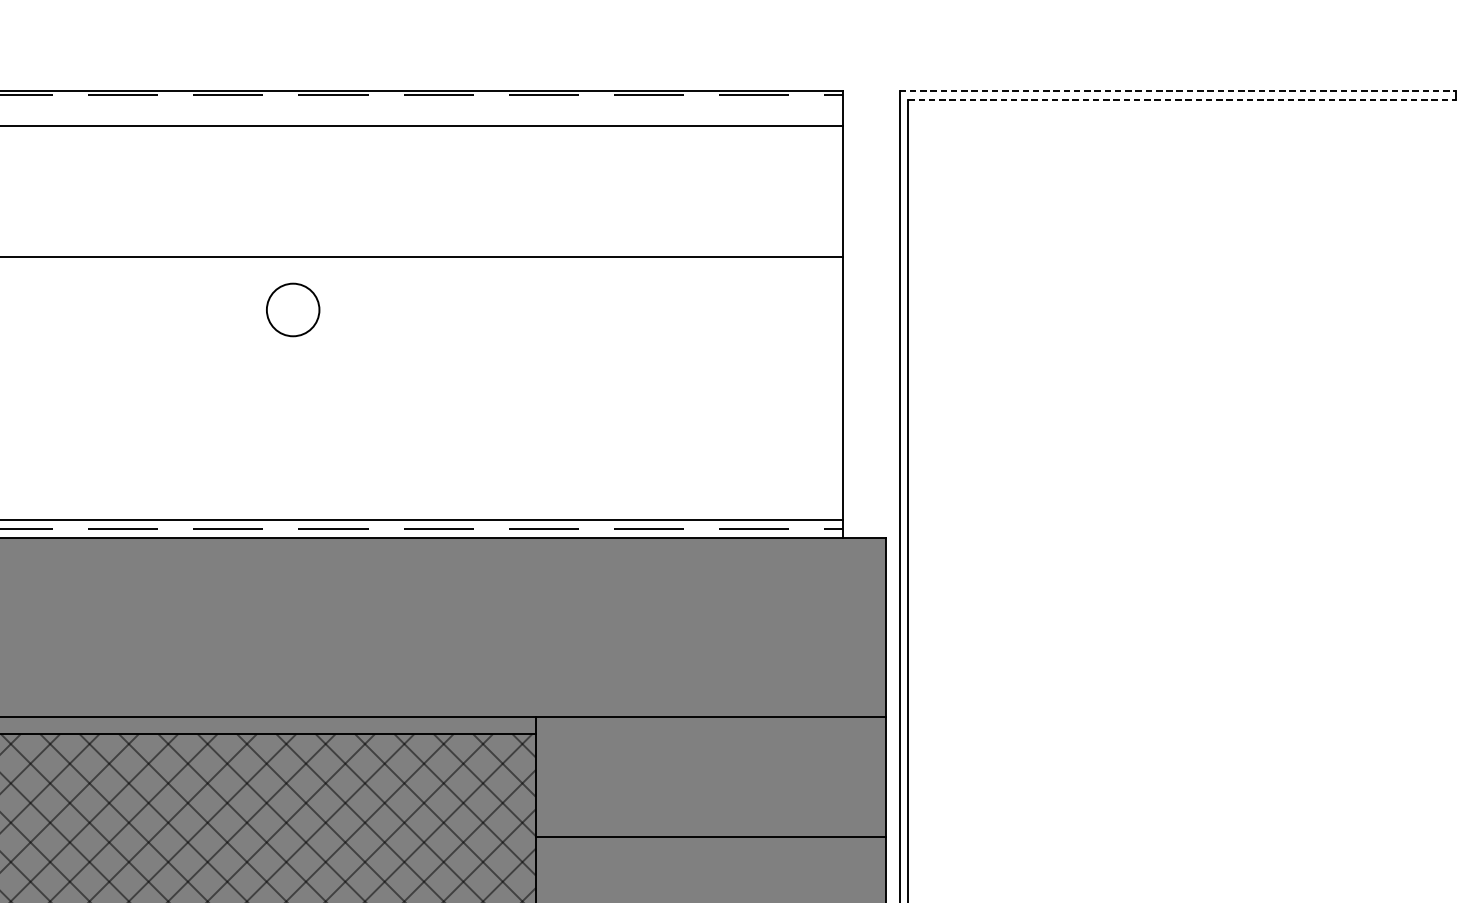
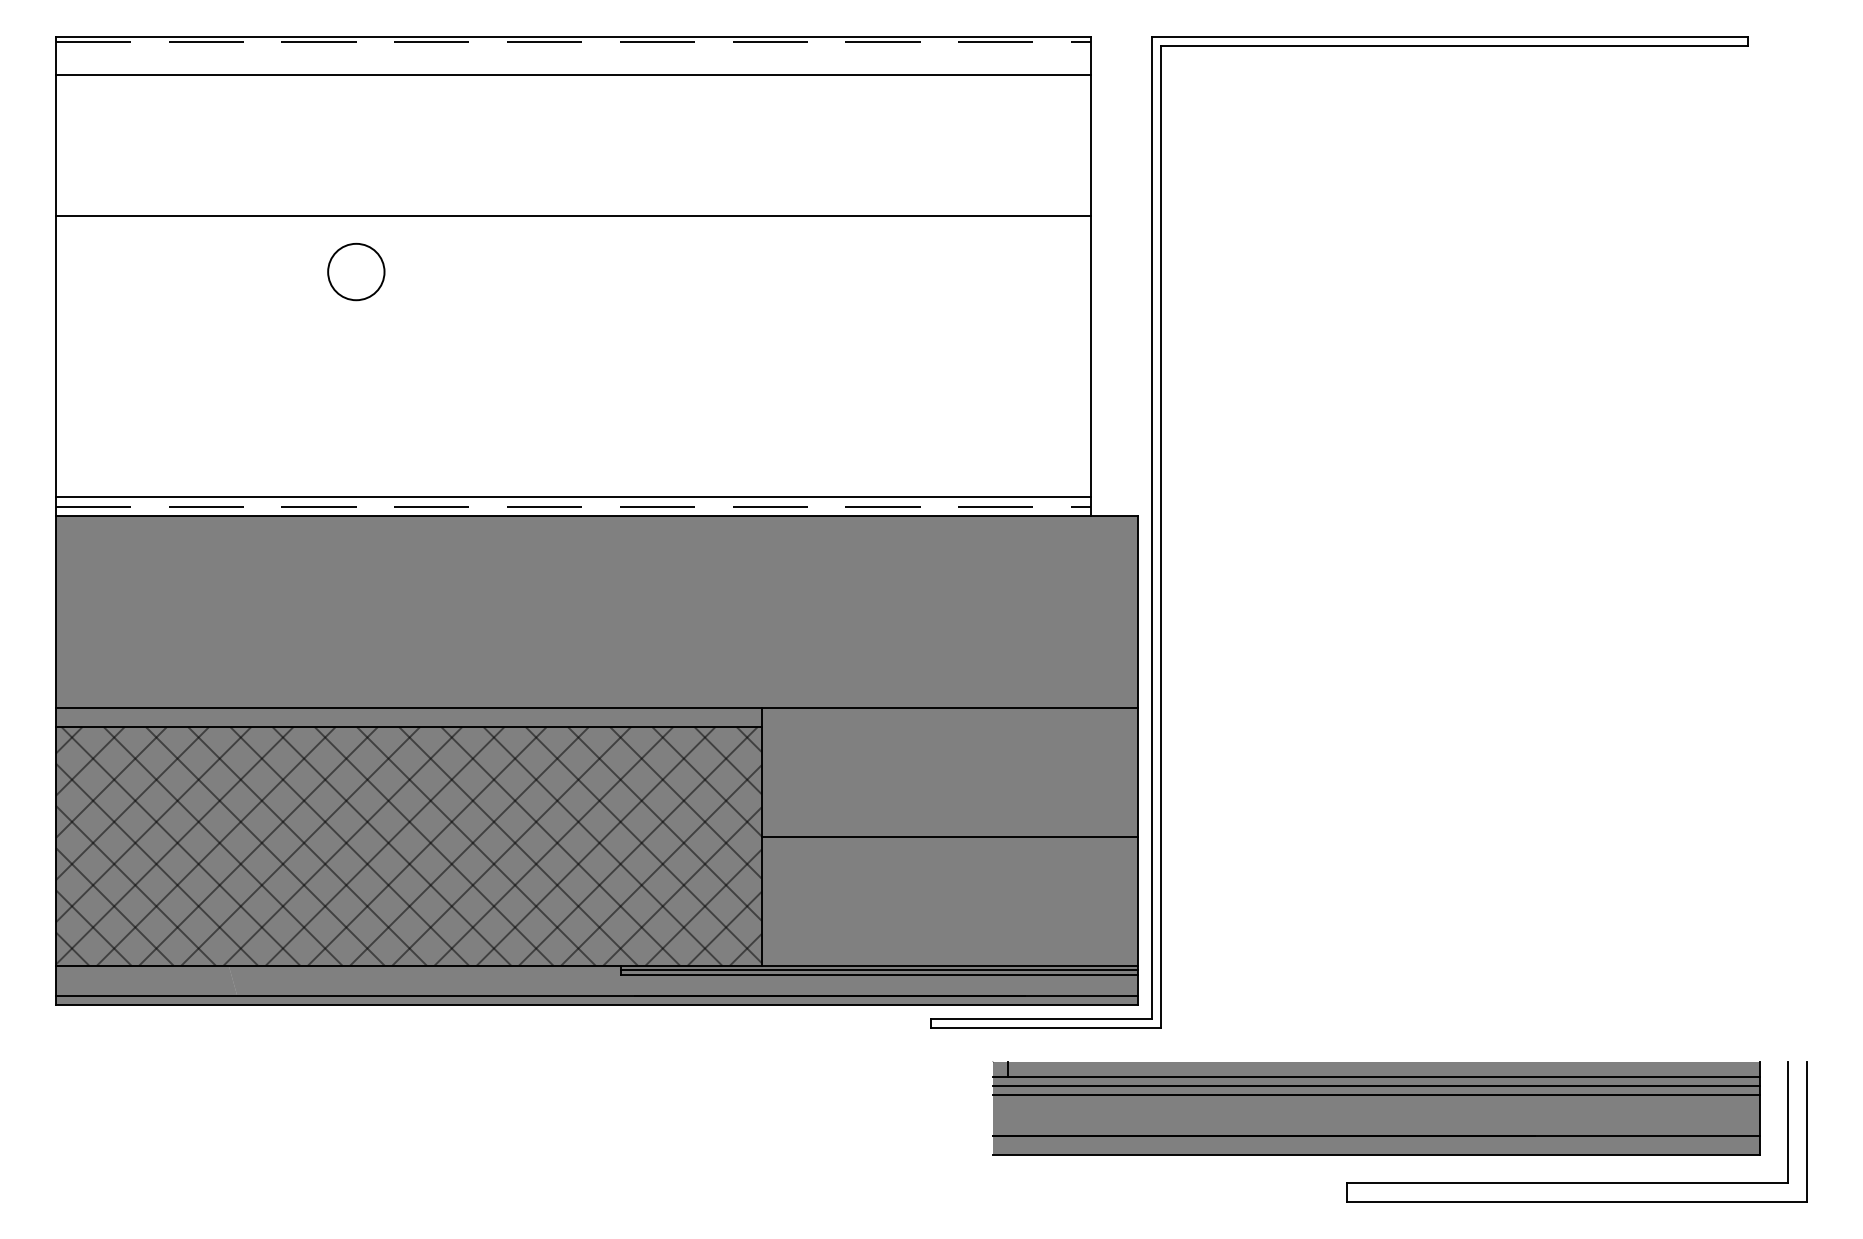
line: (1178, 90) -> (1450, 36), dashed -> solid
line: (1181, 99) -> (1454, 46), dashed -> solid
circle: (293, 310) -> (356, 272), moved

